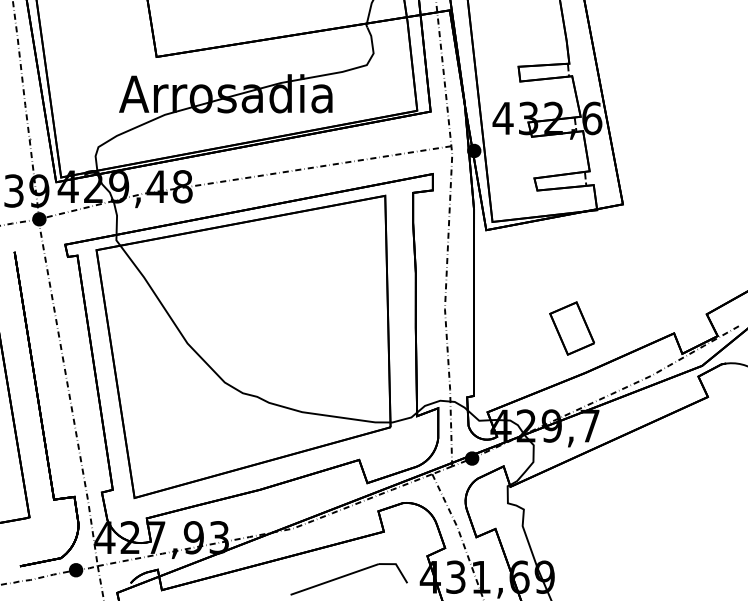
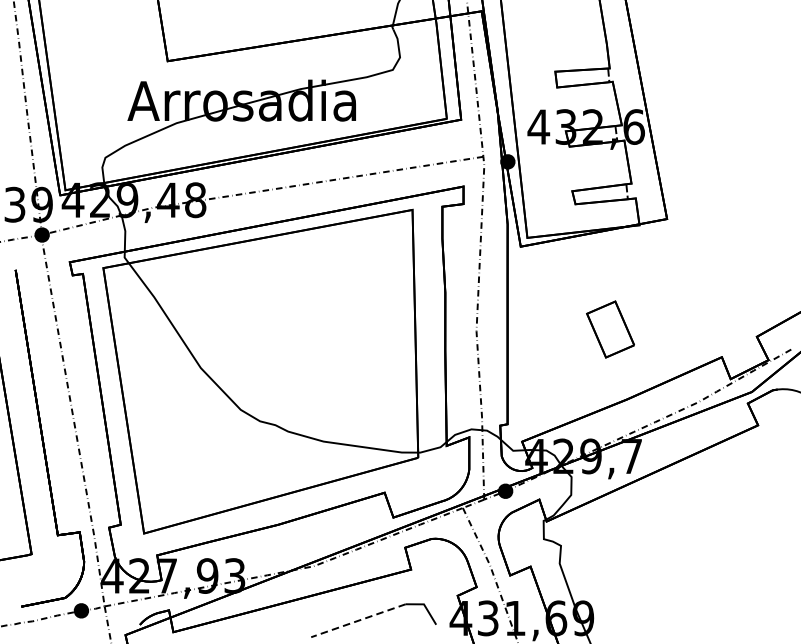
part: (571, 328) -> (609, 329), moved
line: (334, 579) -> (358, 620), solid -> dashed

